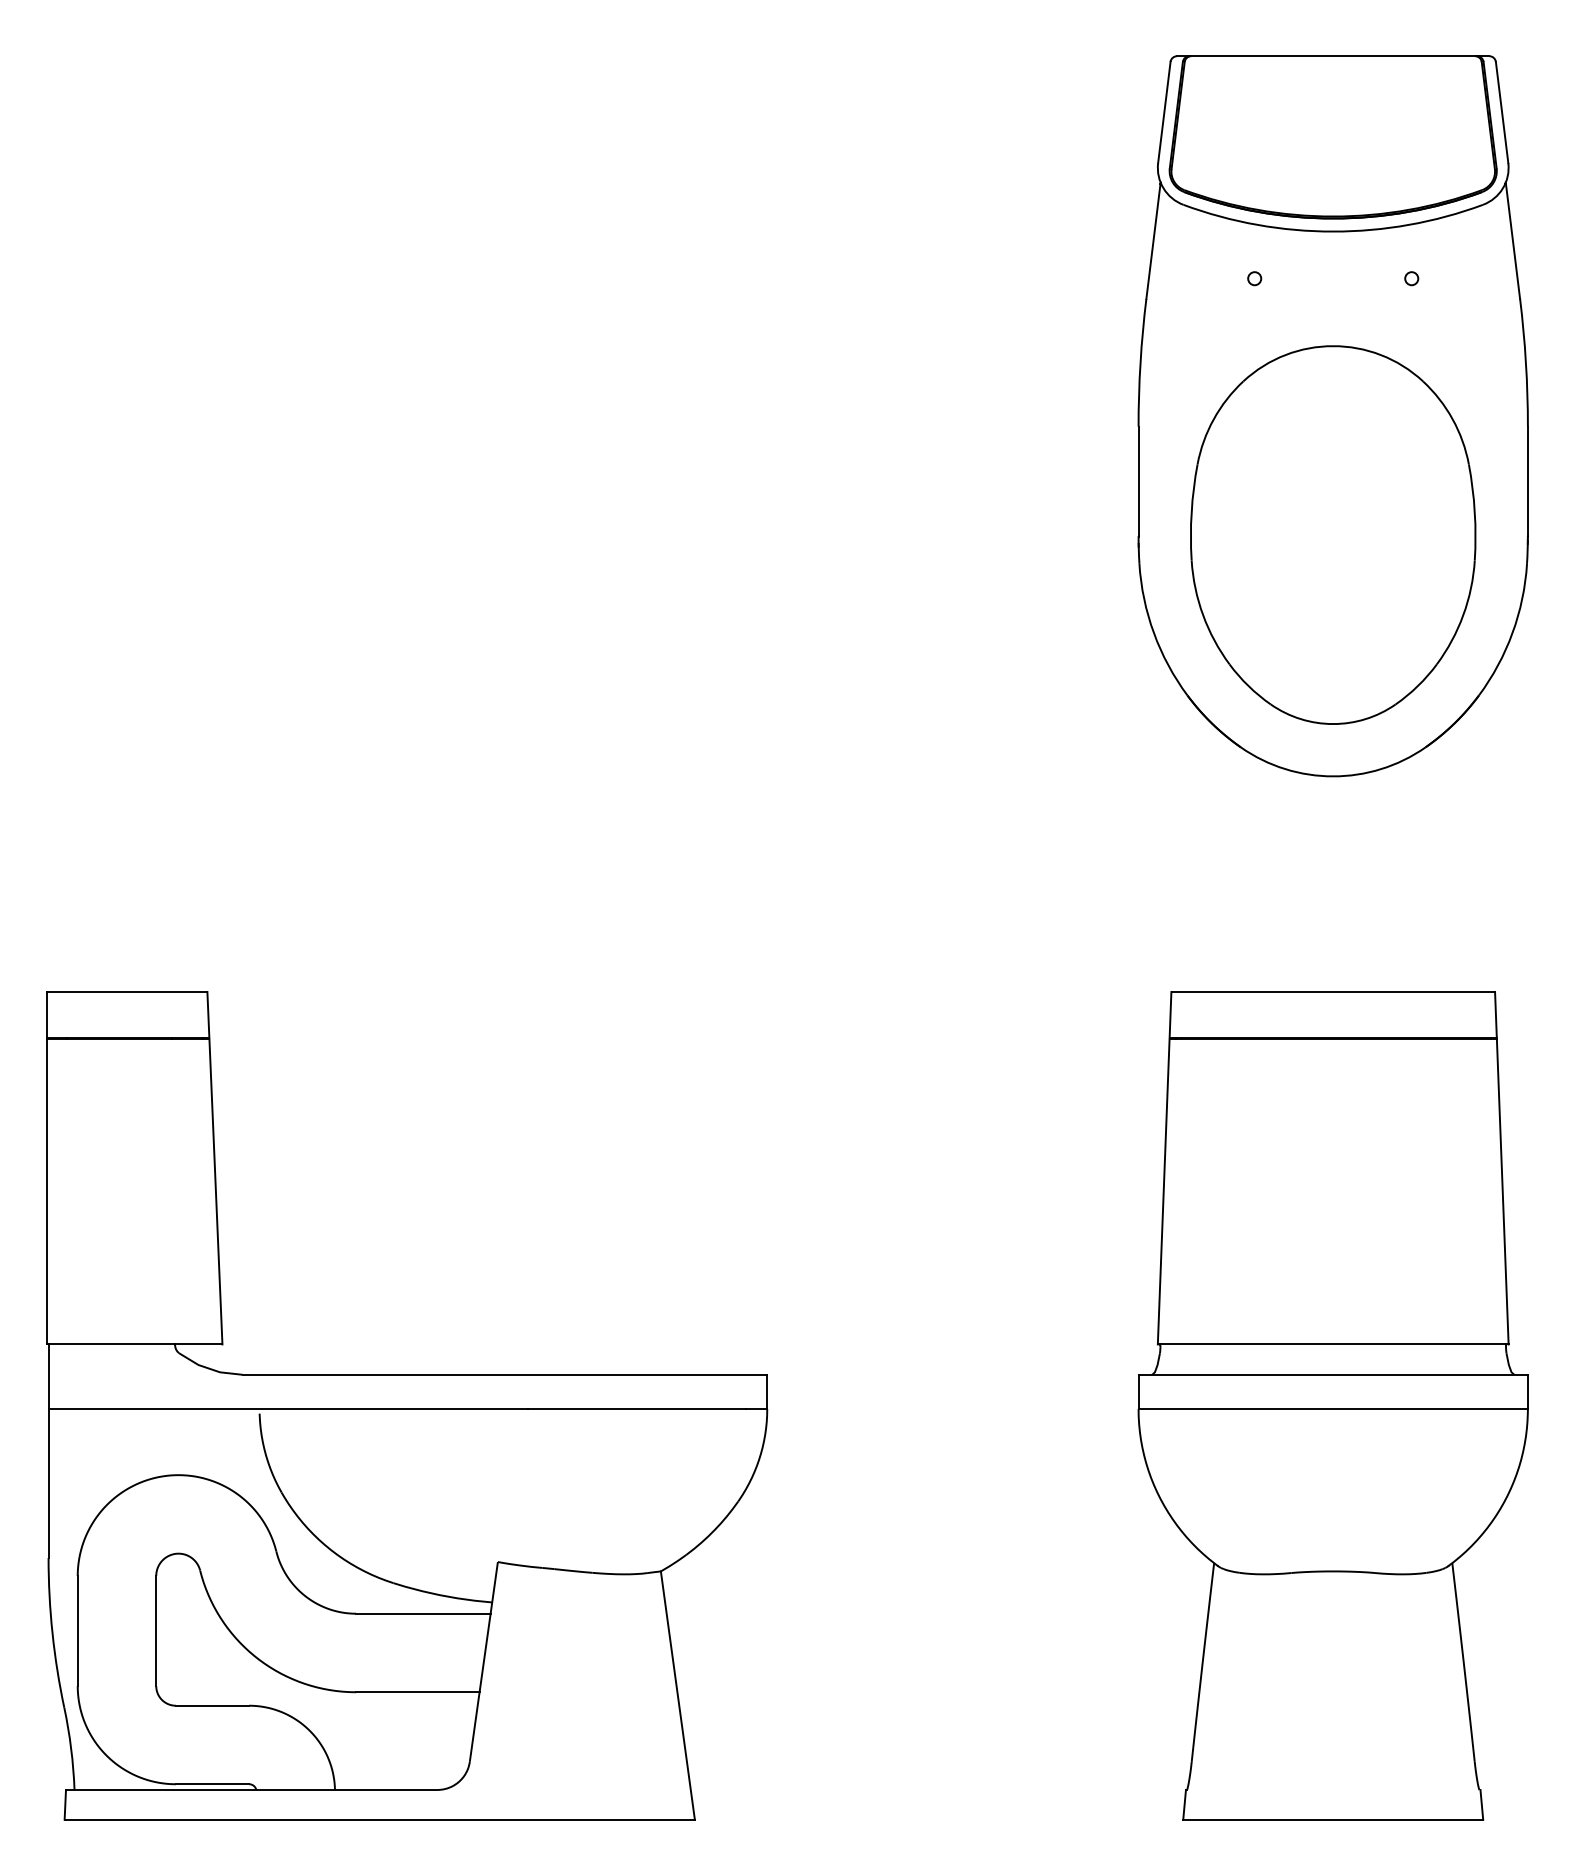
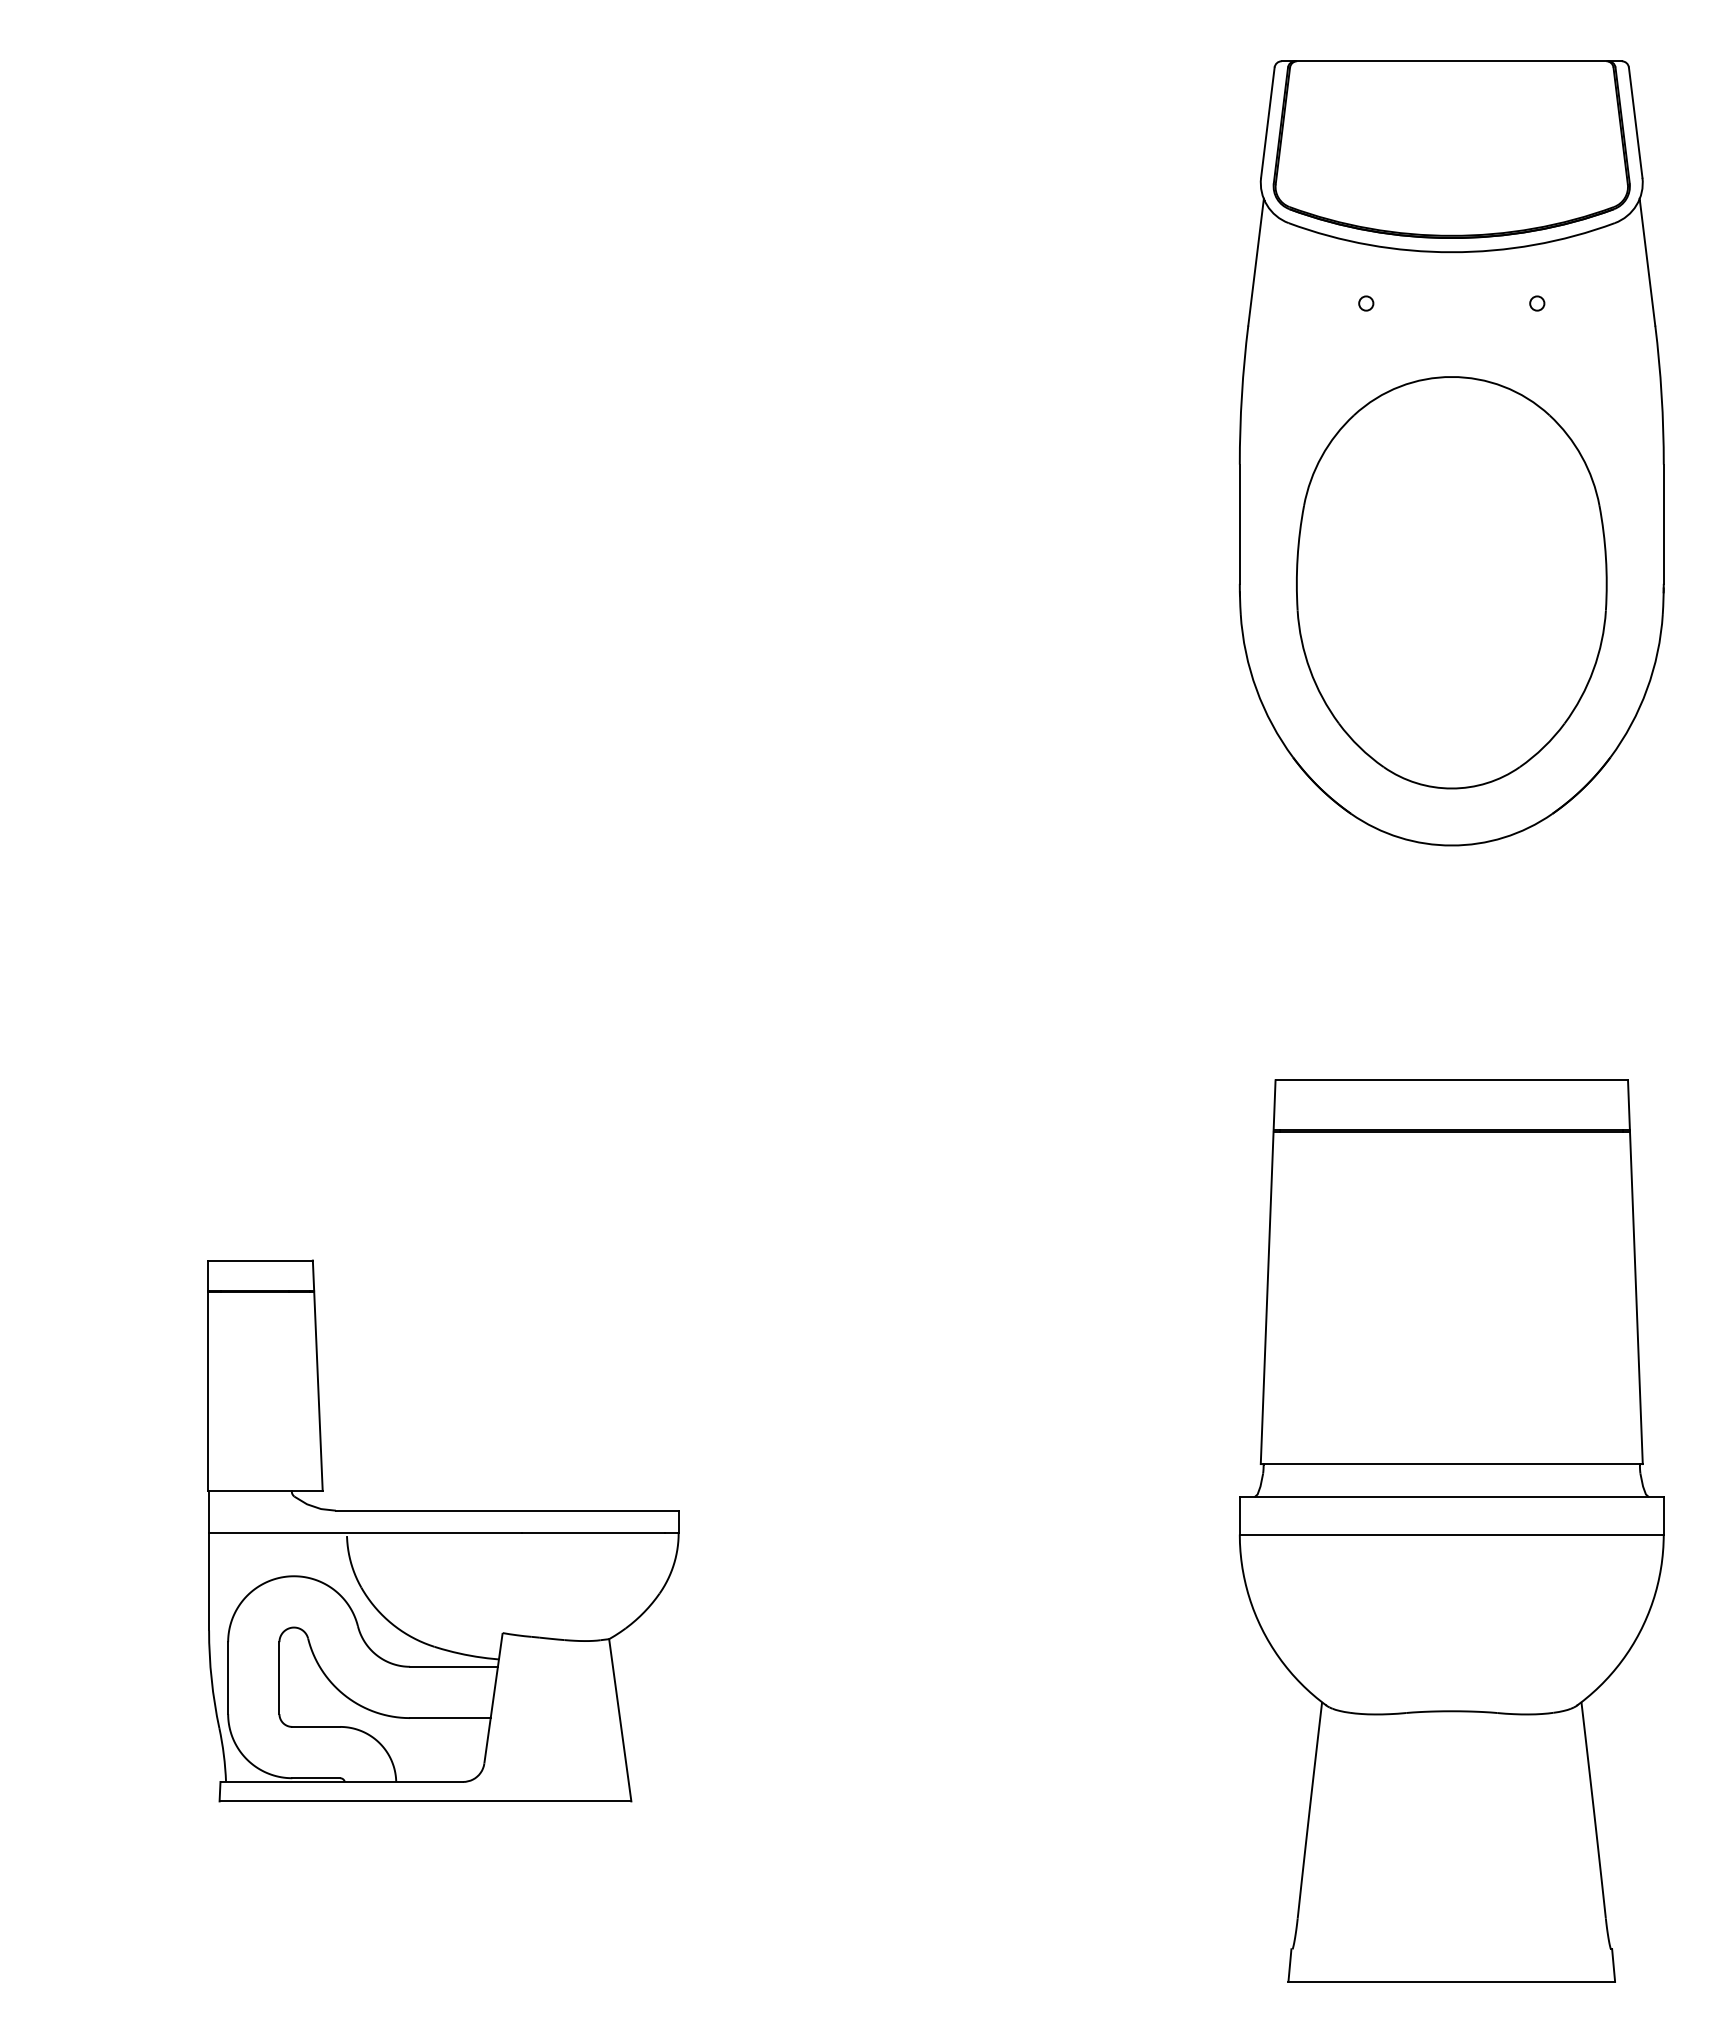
part: (407, 1405) -> (443, 1530), size x0.6

